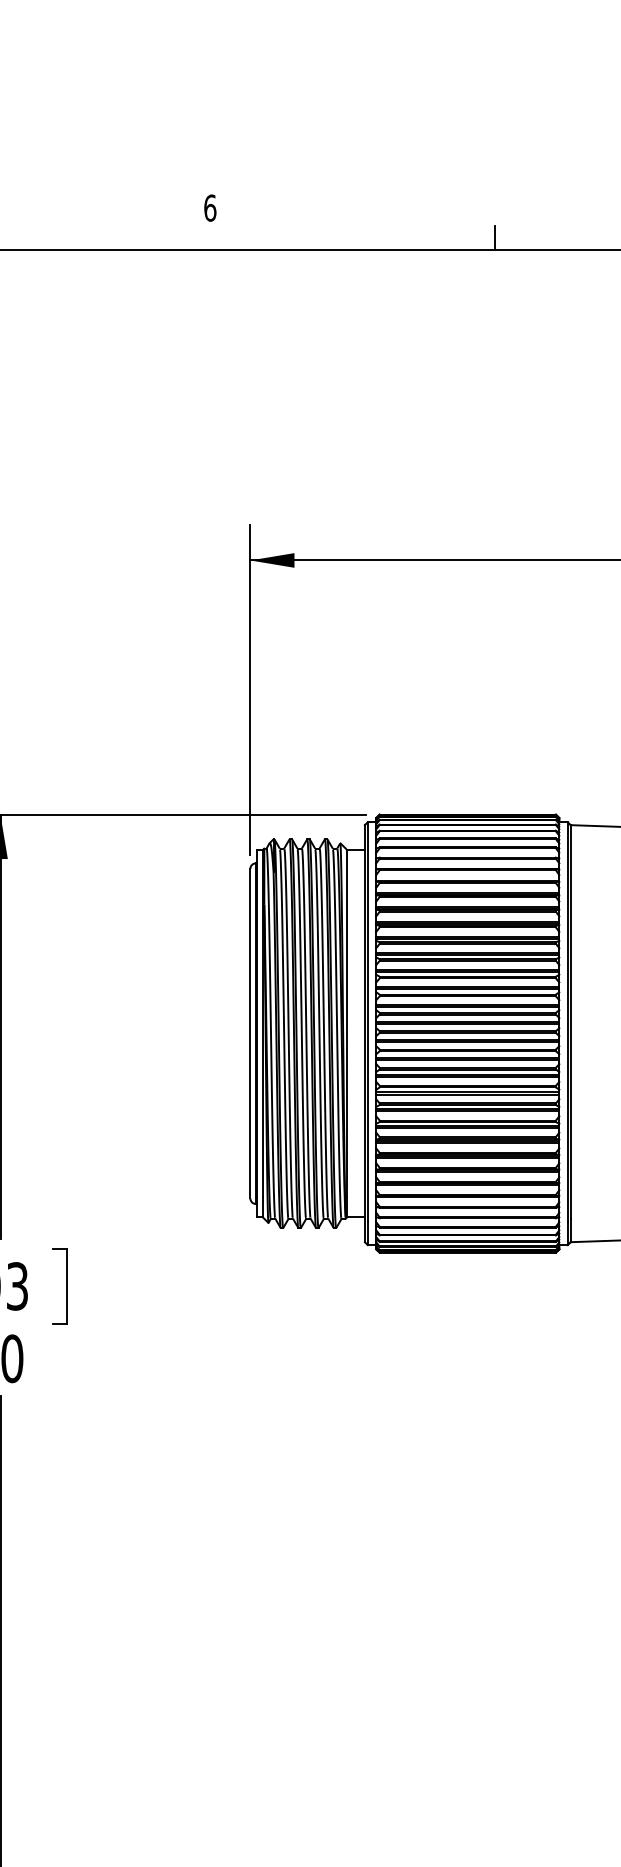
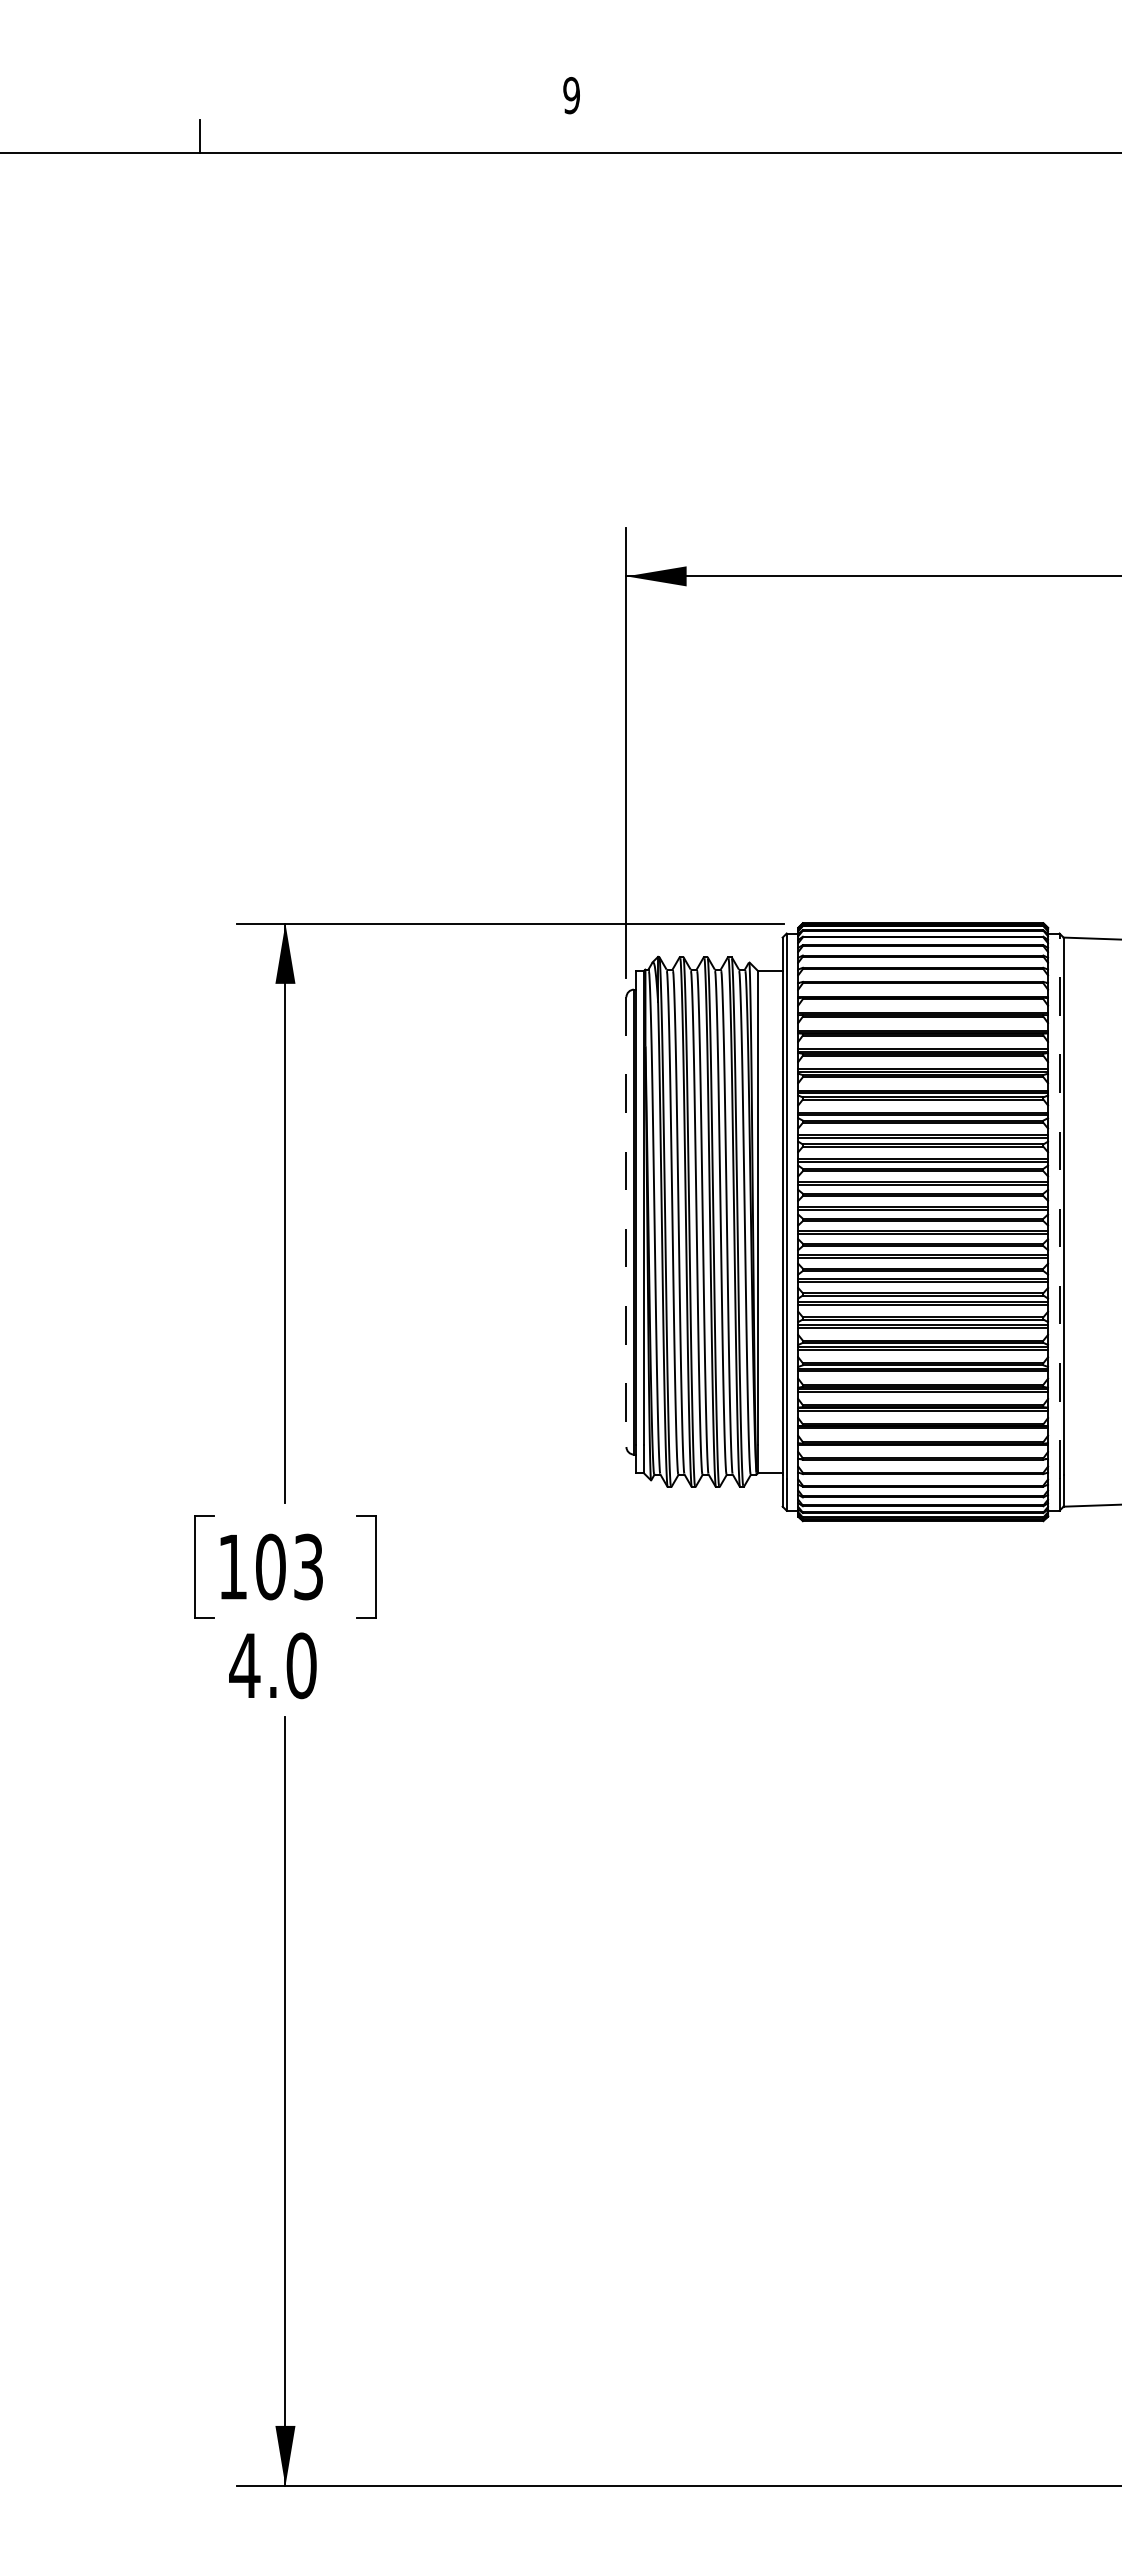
text: (210, 208) -> (571, 95), 6 -> 9
line: (494, 237) -> (959, 135), removed
line: (567, 1022) -> (1059, 1206), solid -> dashed
line: (250, 1033) -> (626, 1222), solid -> dashed

